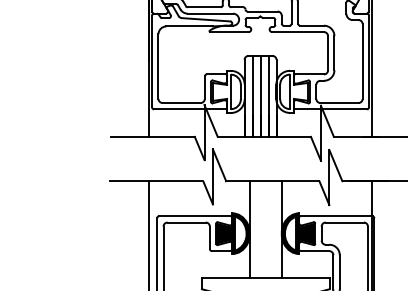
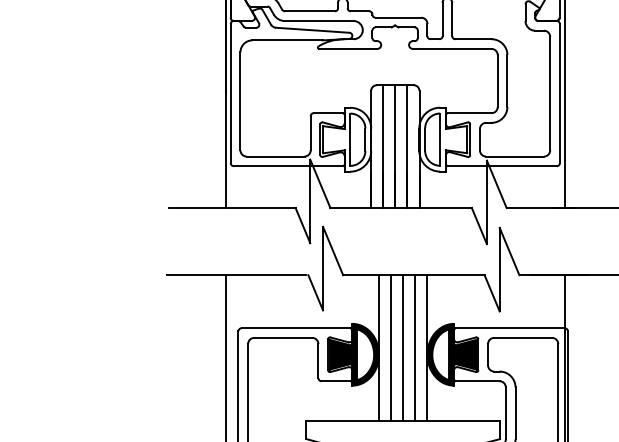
line: (257, 229) -> (390, 348), added
line: (265, 229) -> (402, 348), added
line: (273, 229) -> (414, 348), added

